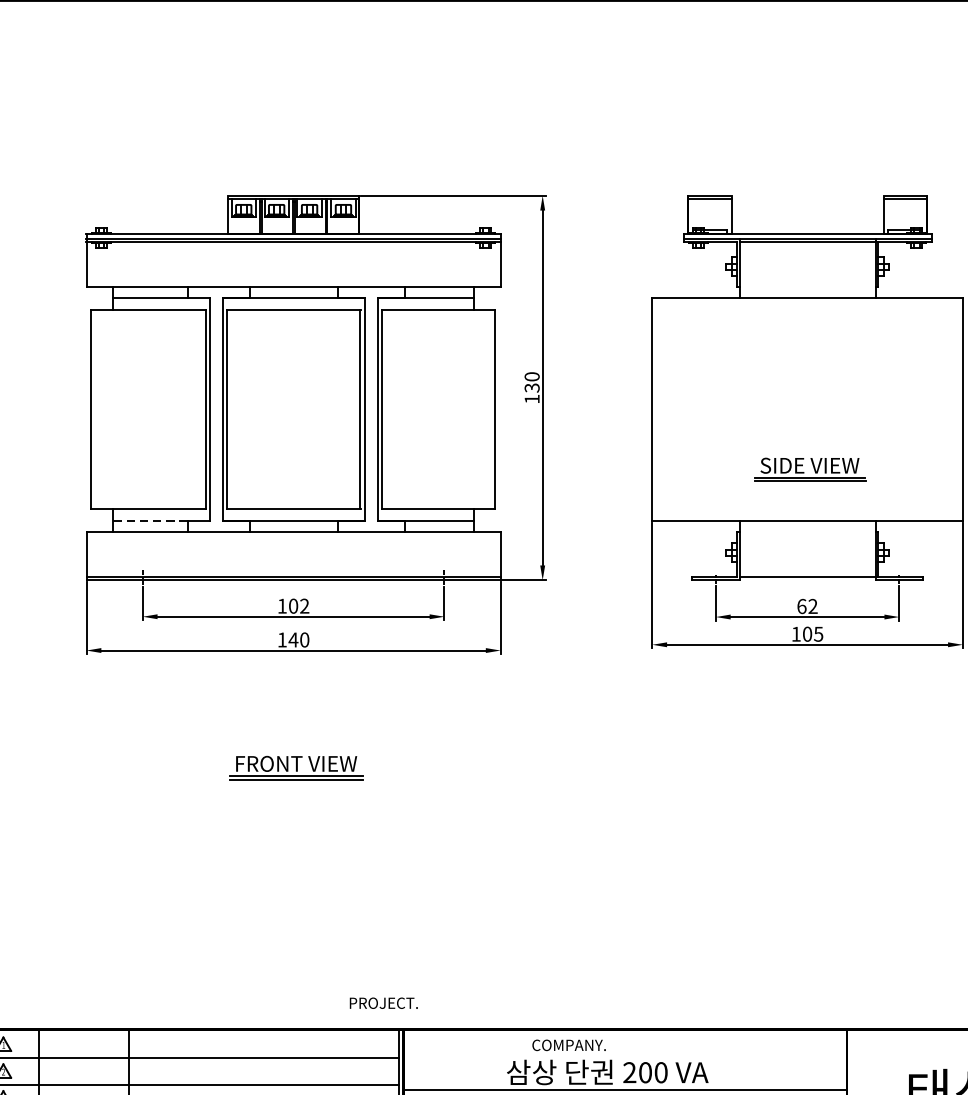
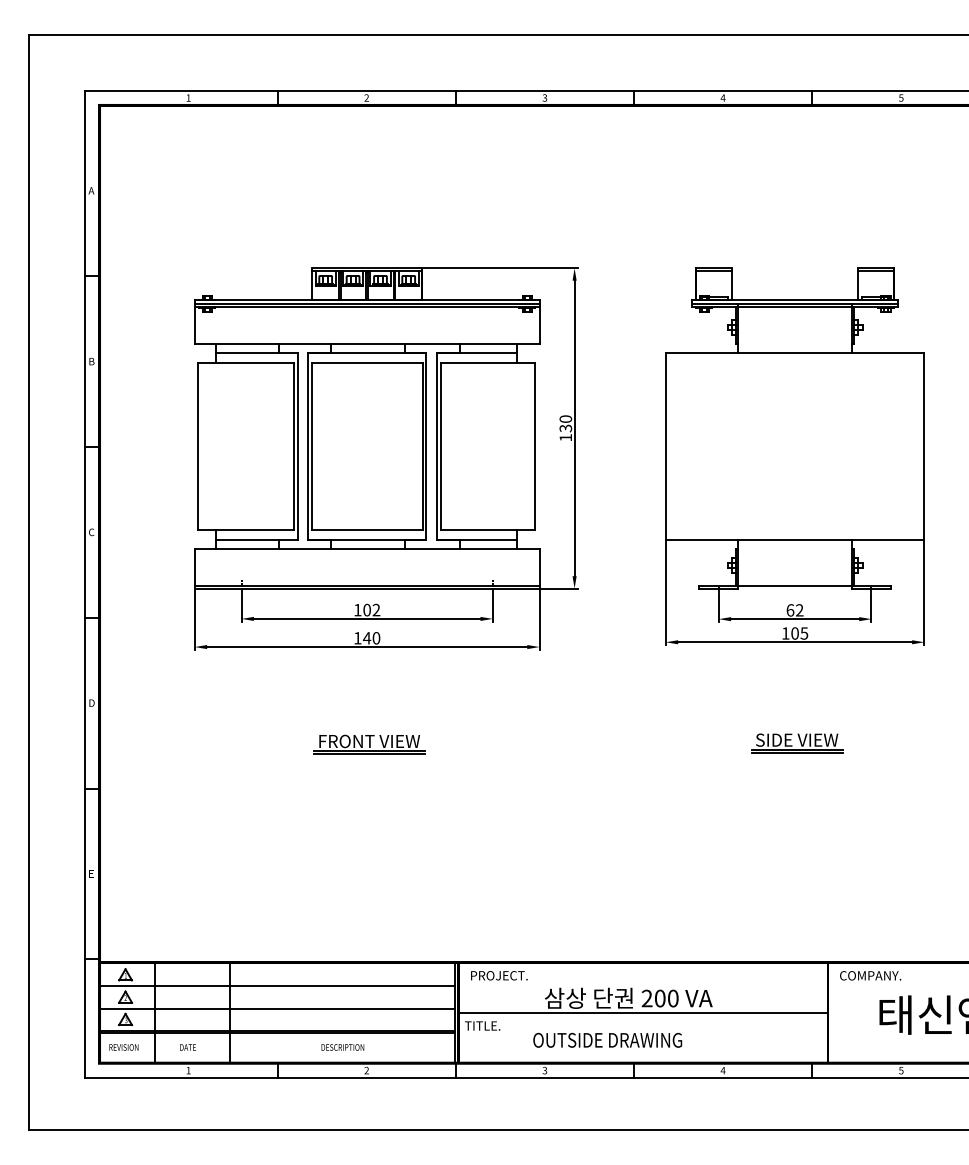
part: (810, 469) -> (797, 743), moved
line: (149, 521) -> (247, 539), dashed -> solid
text: (384, 1002) -> (499, 975), moved
text: (568, 1045) -> (870, 975), moved

